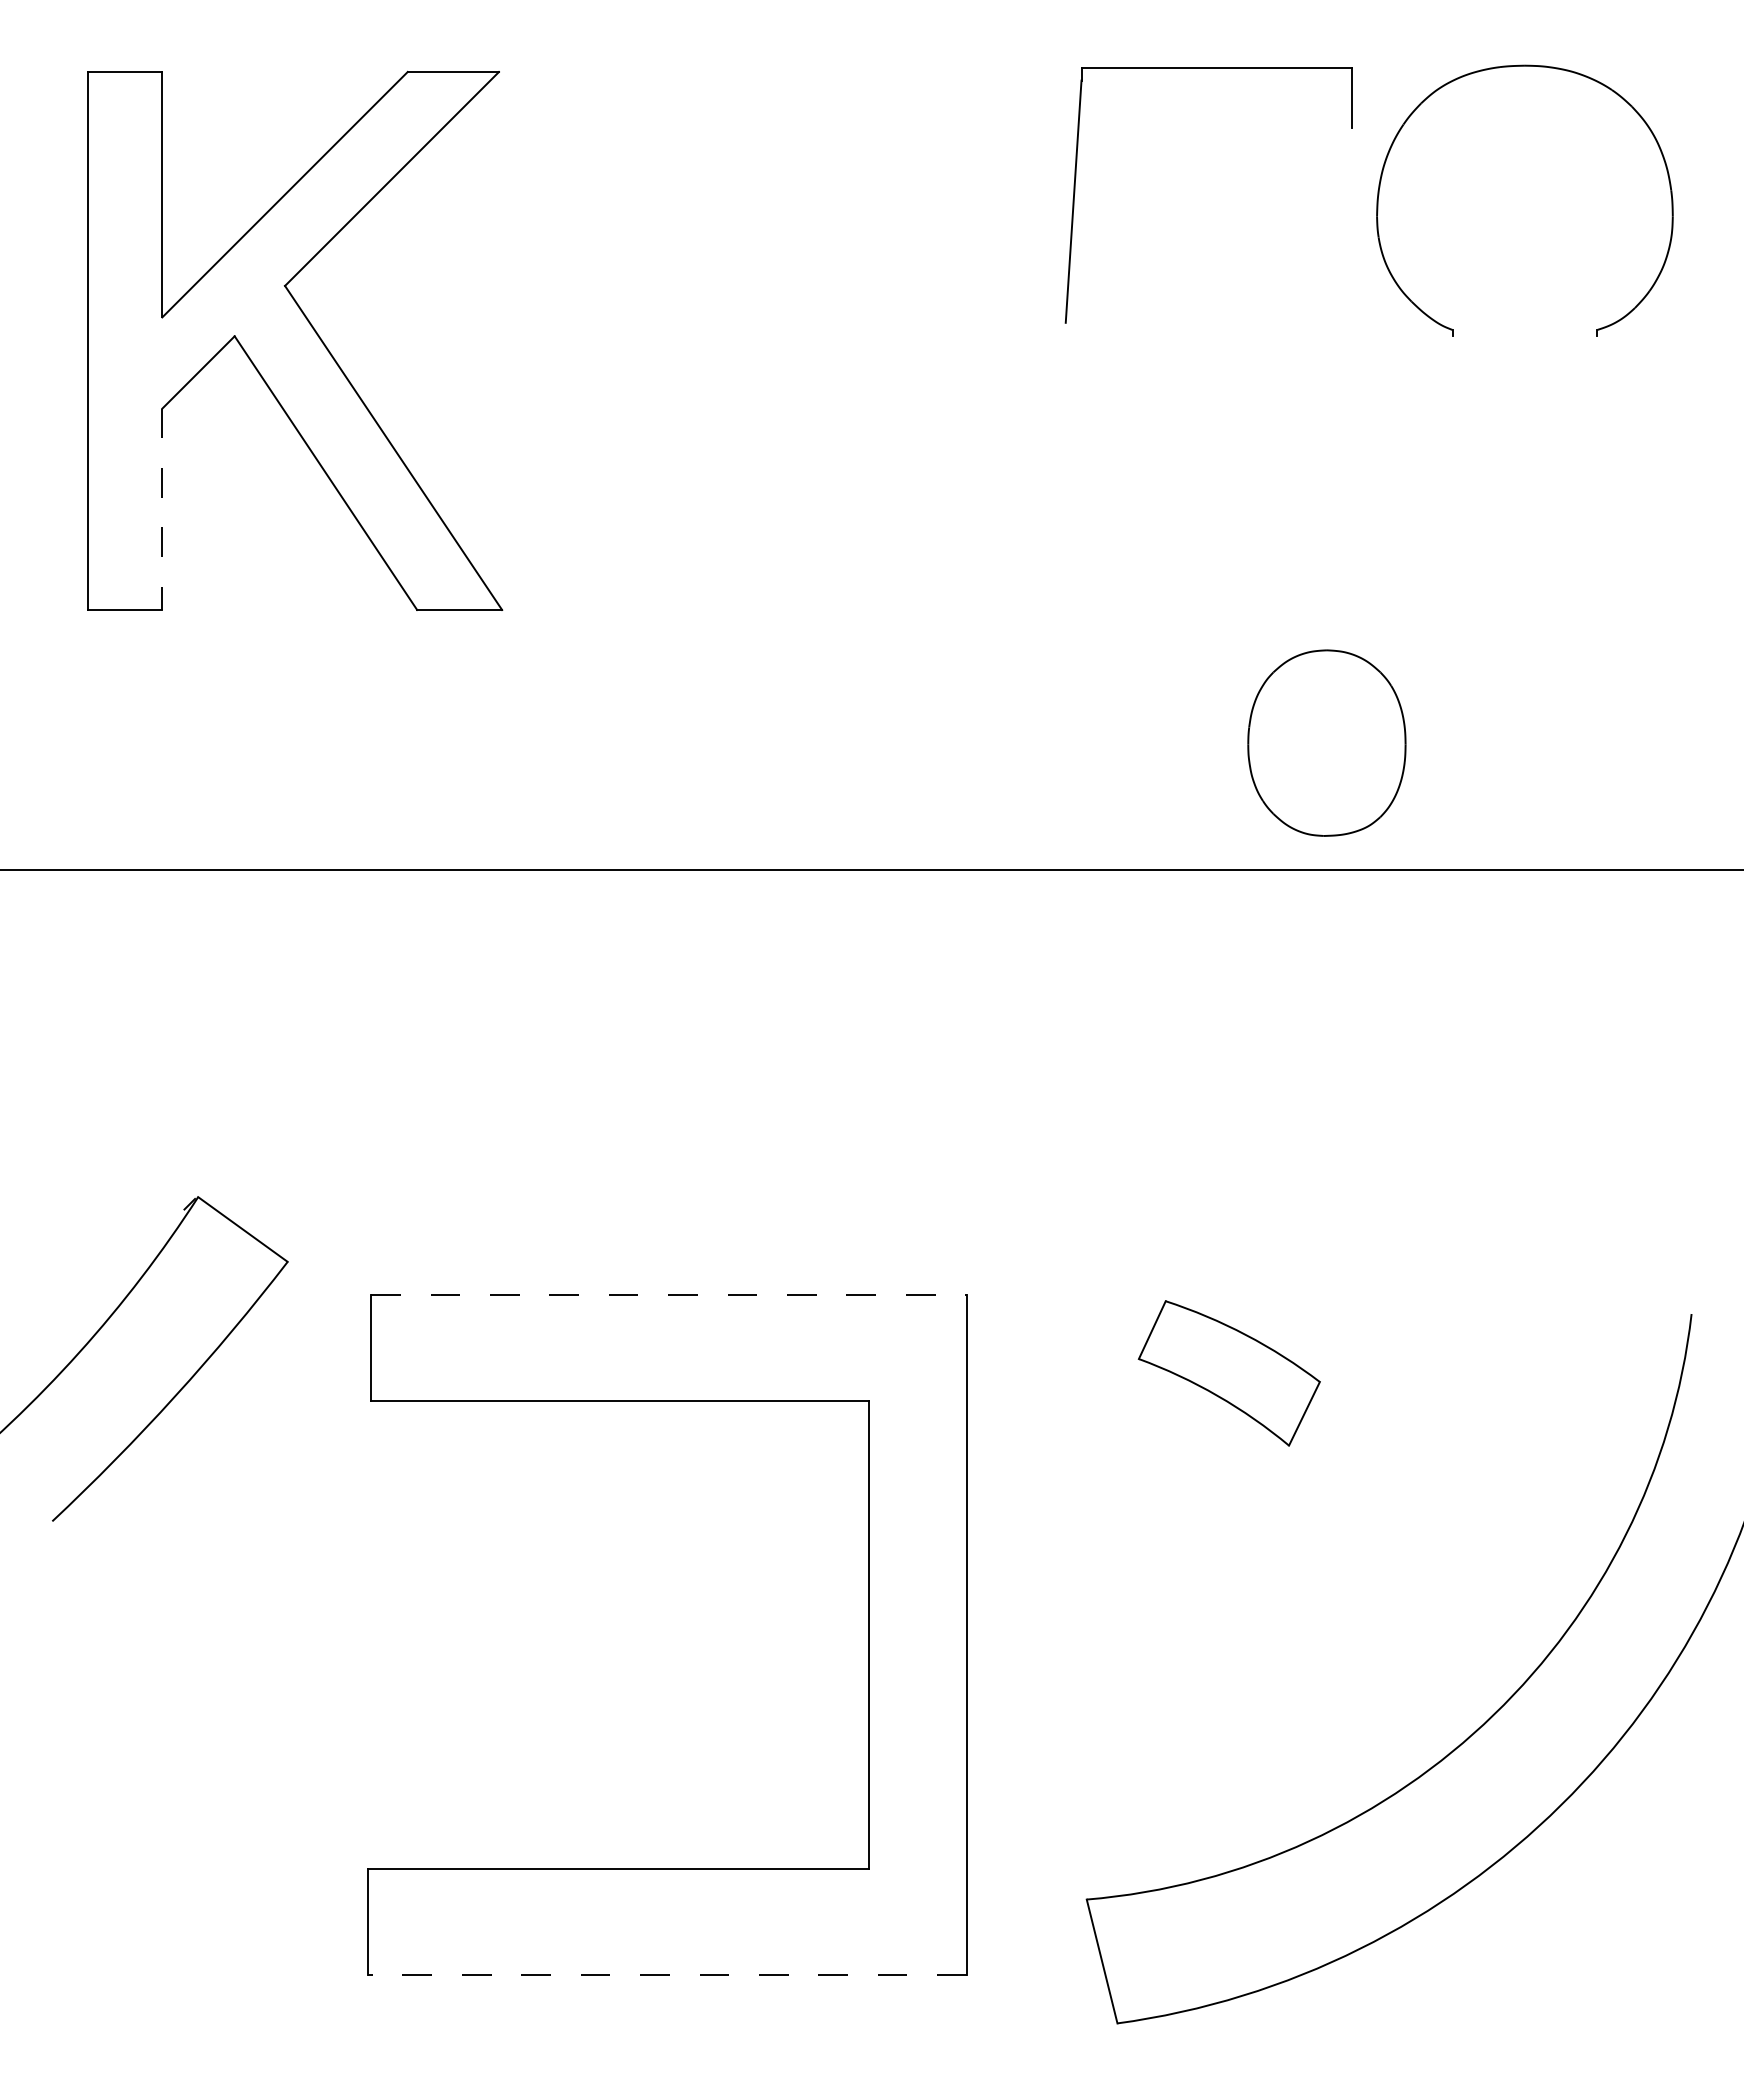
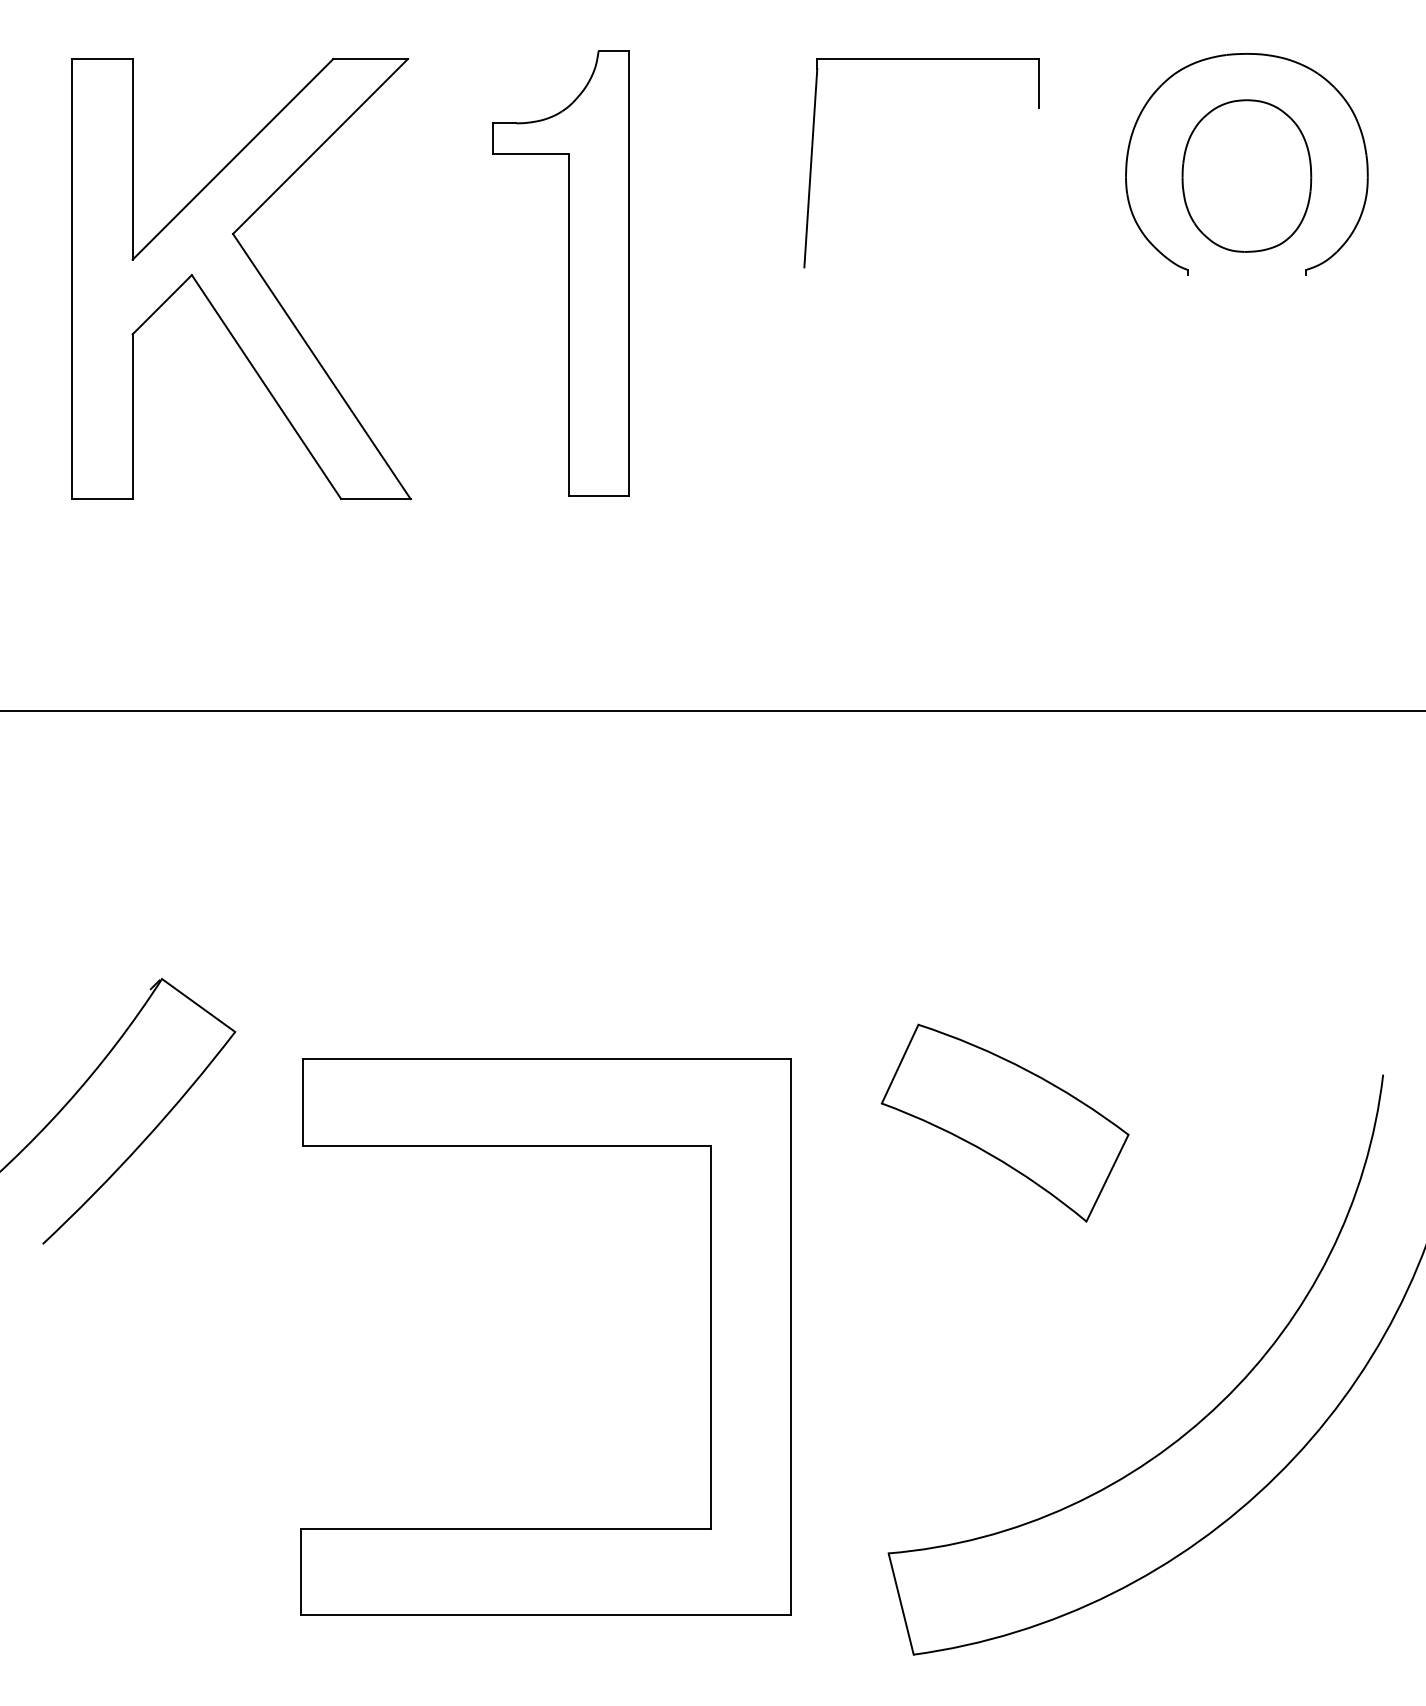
part: (1208, 68) -> (921, 59), moved
part: (694, 334) -> (567, 273), added
line: (162, 509) -> (132, 416), dashed -> solid
part: (1326, 742) -> (1246, 175), moved
line: (669, 1295) -> (547, 1059), dashed -> solid
part: (1229, 1373) -> (1005, 1123), size x1.67
line: (667, 1975) -> (545, 1615), dashed -> solid

